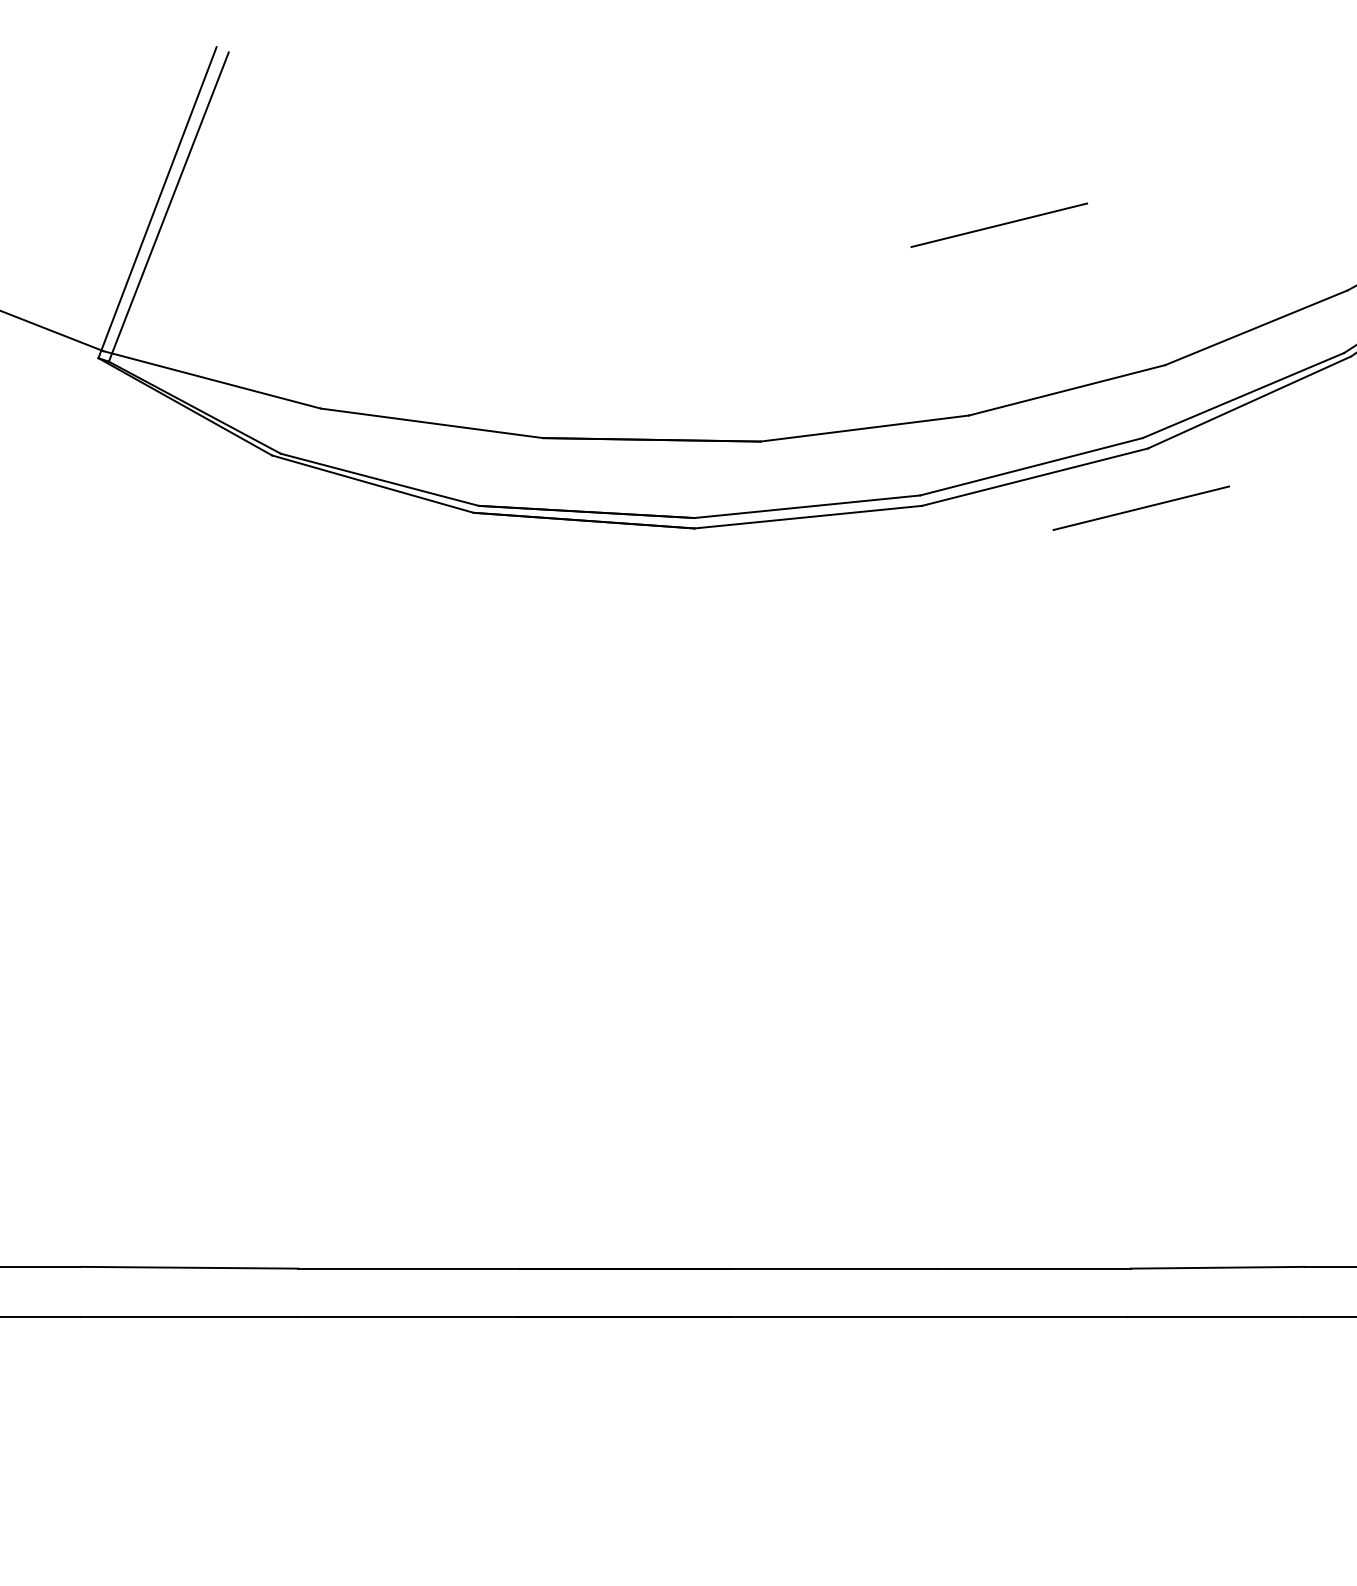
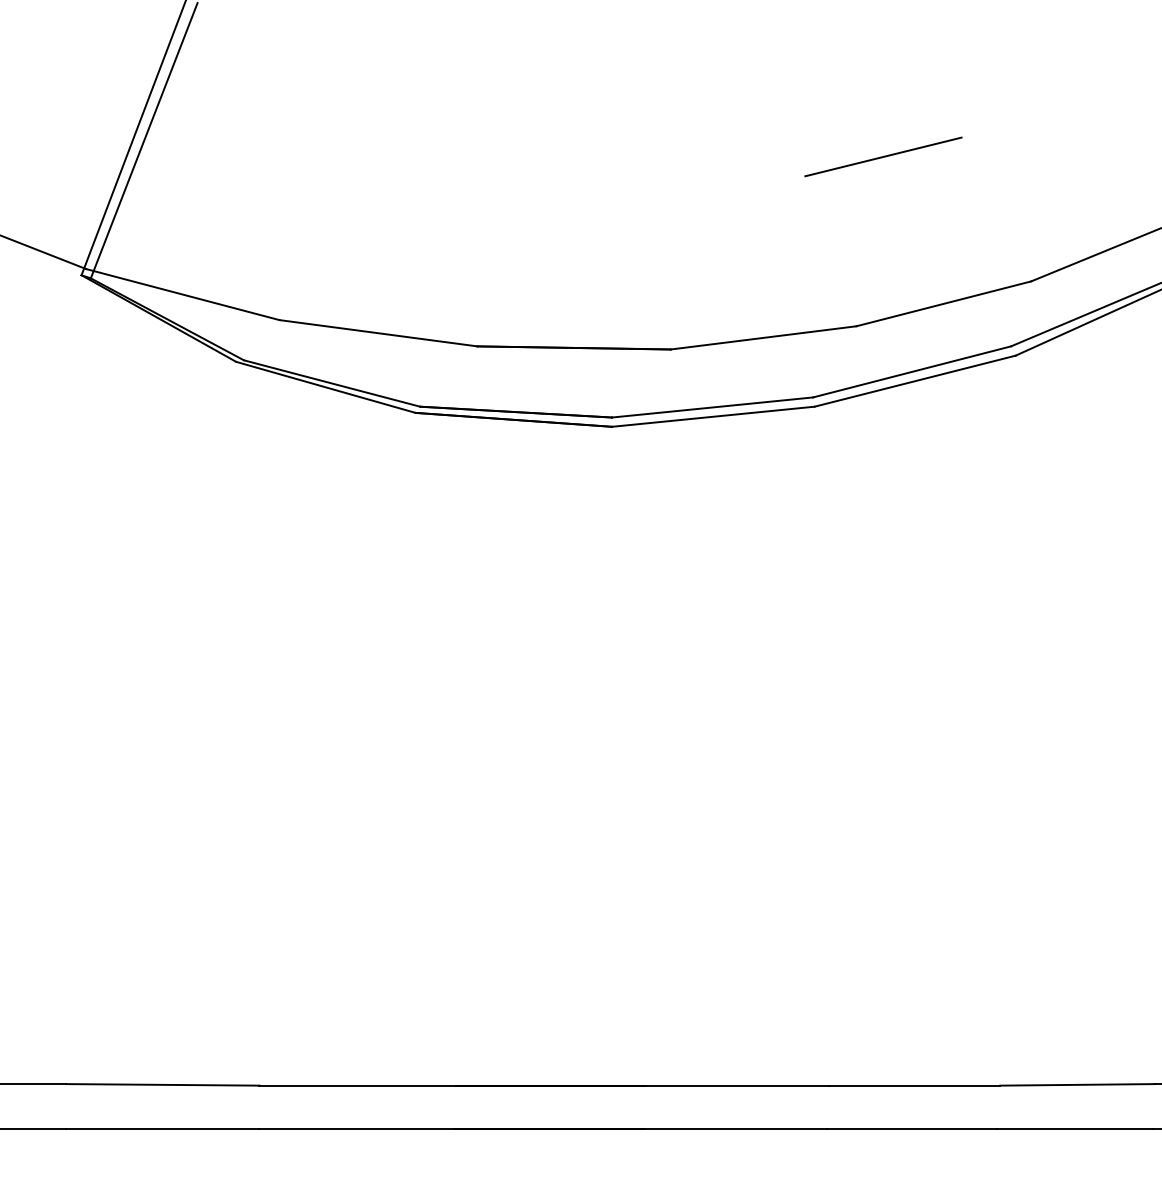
line: (1140, 507) -> (1009, 408), removed

